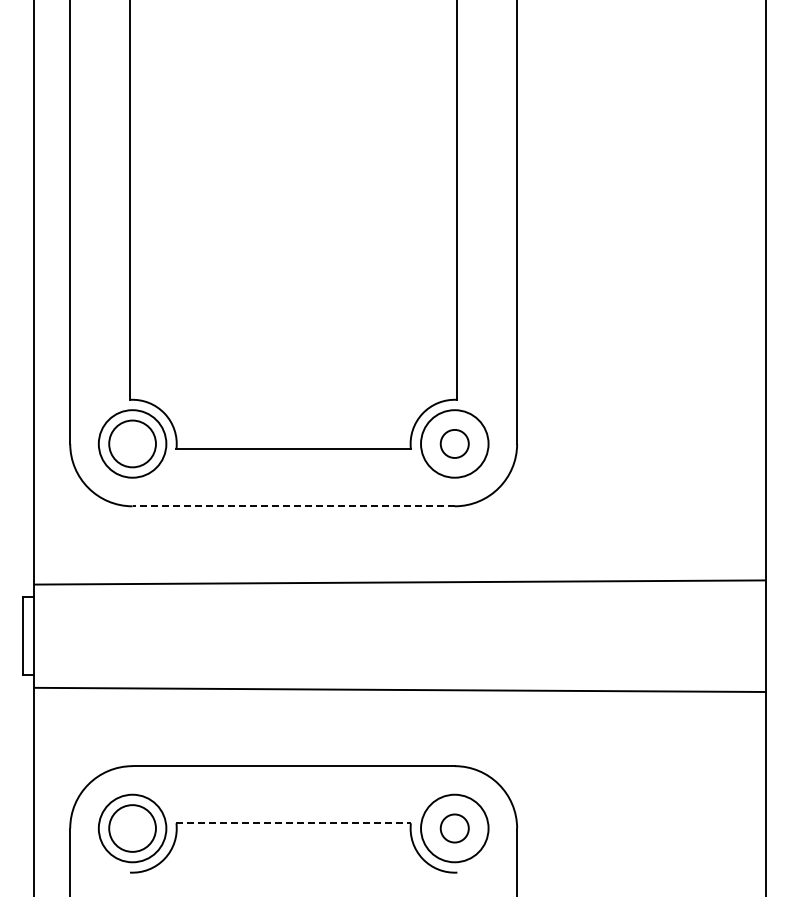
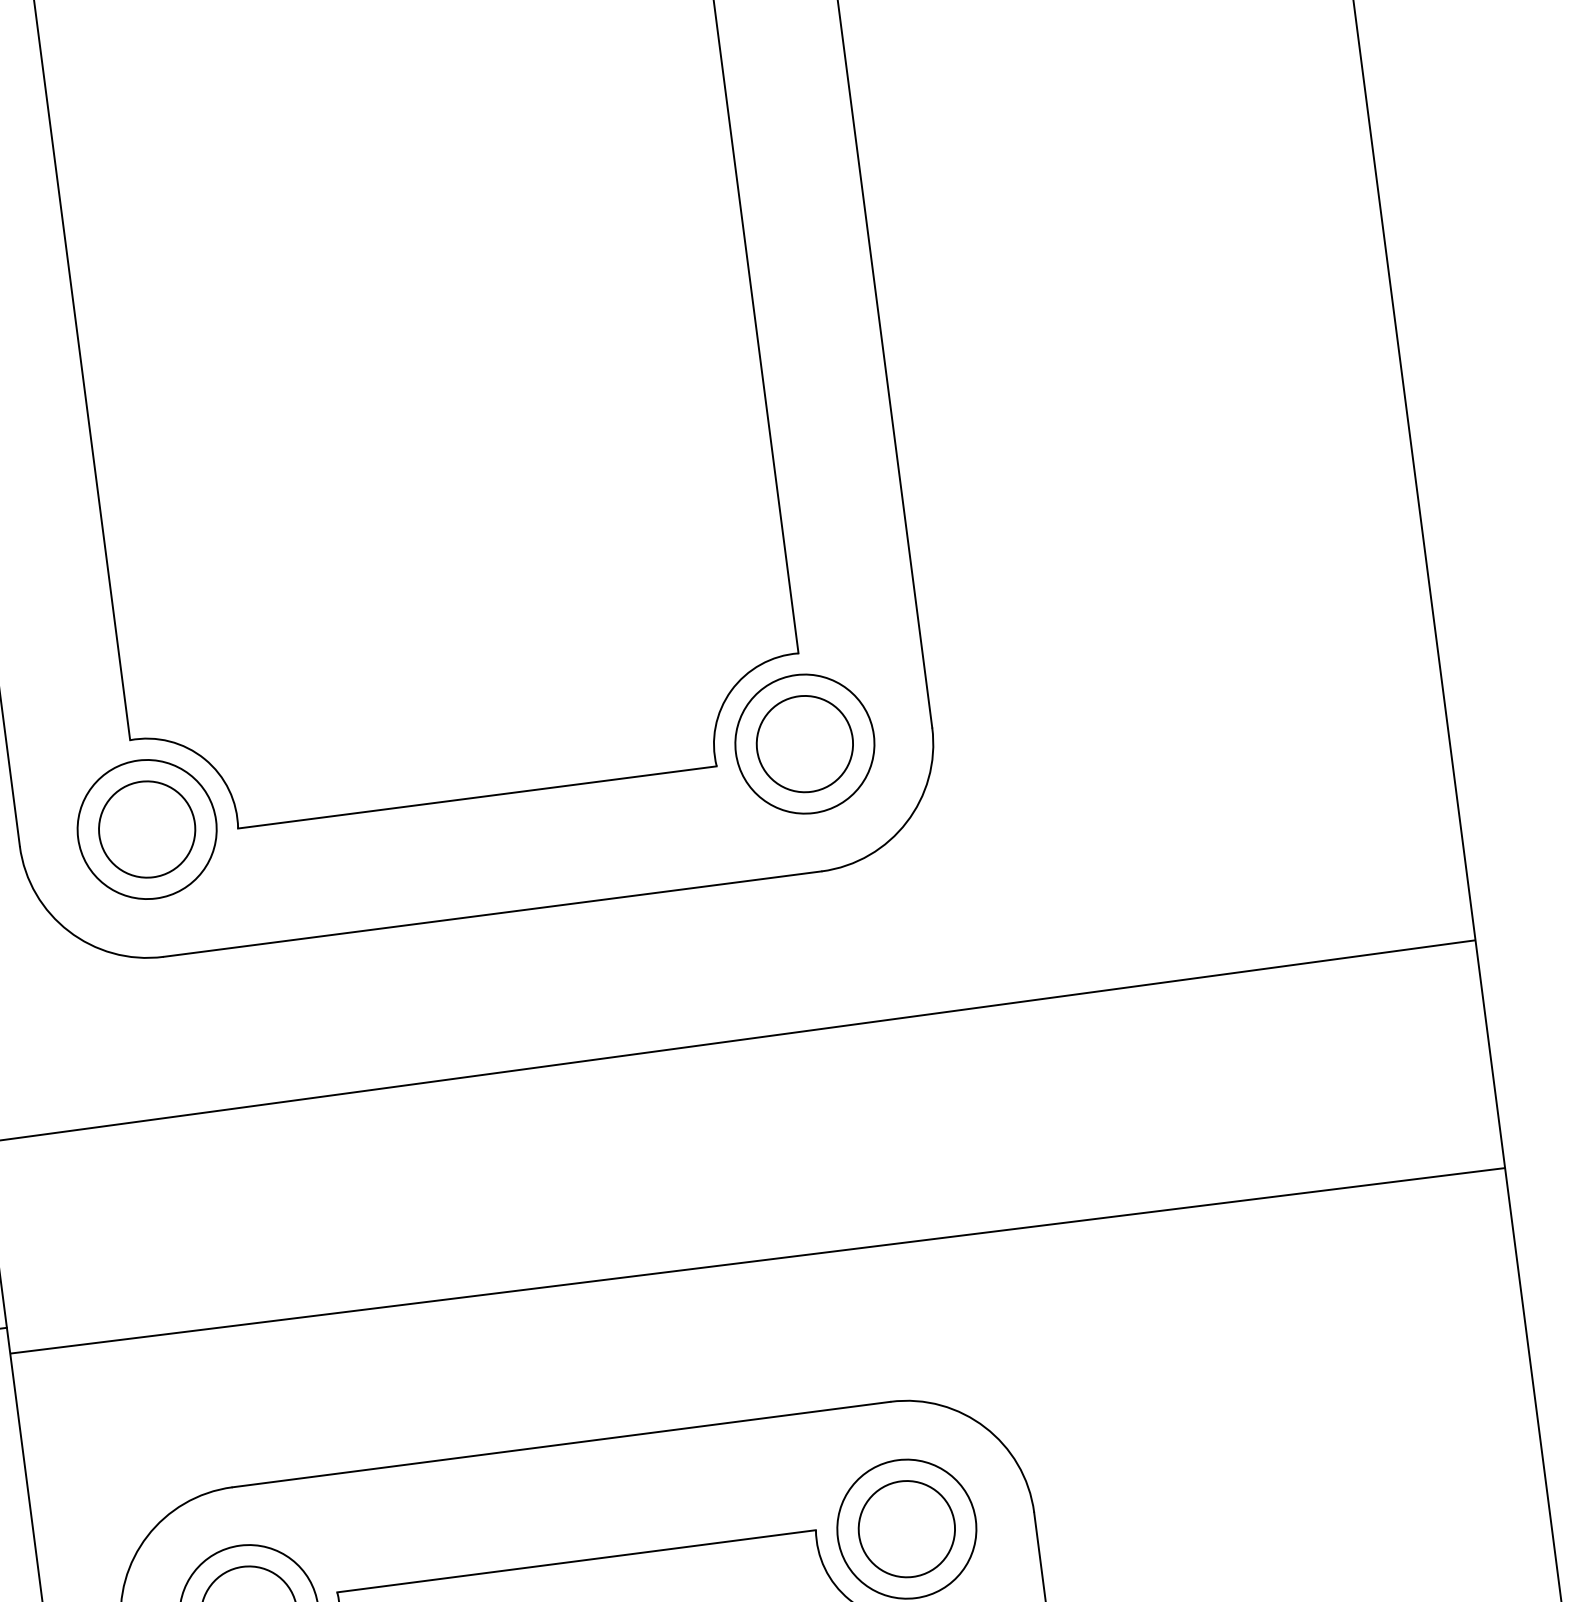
circle: (454, 443) -> (804, 743), size x1.67
line: (293, 506) -> (492, 914), dashed -> solid
line: (294, 823) -> (578, 1561), dashed -> solid
circle: (454, 828) -> (906, 1529), size x1.67

